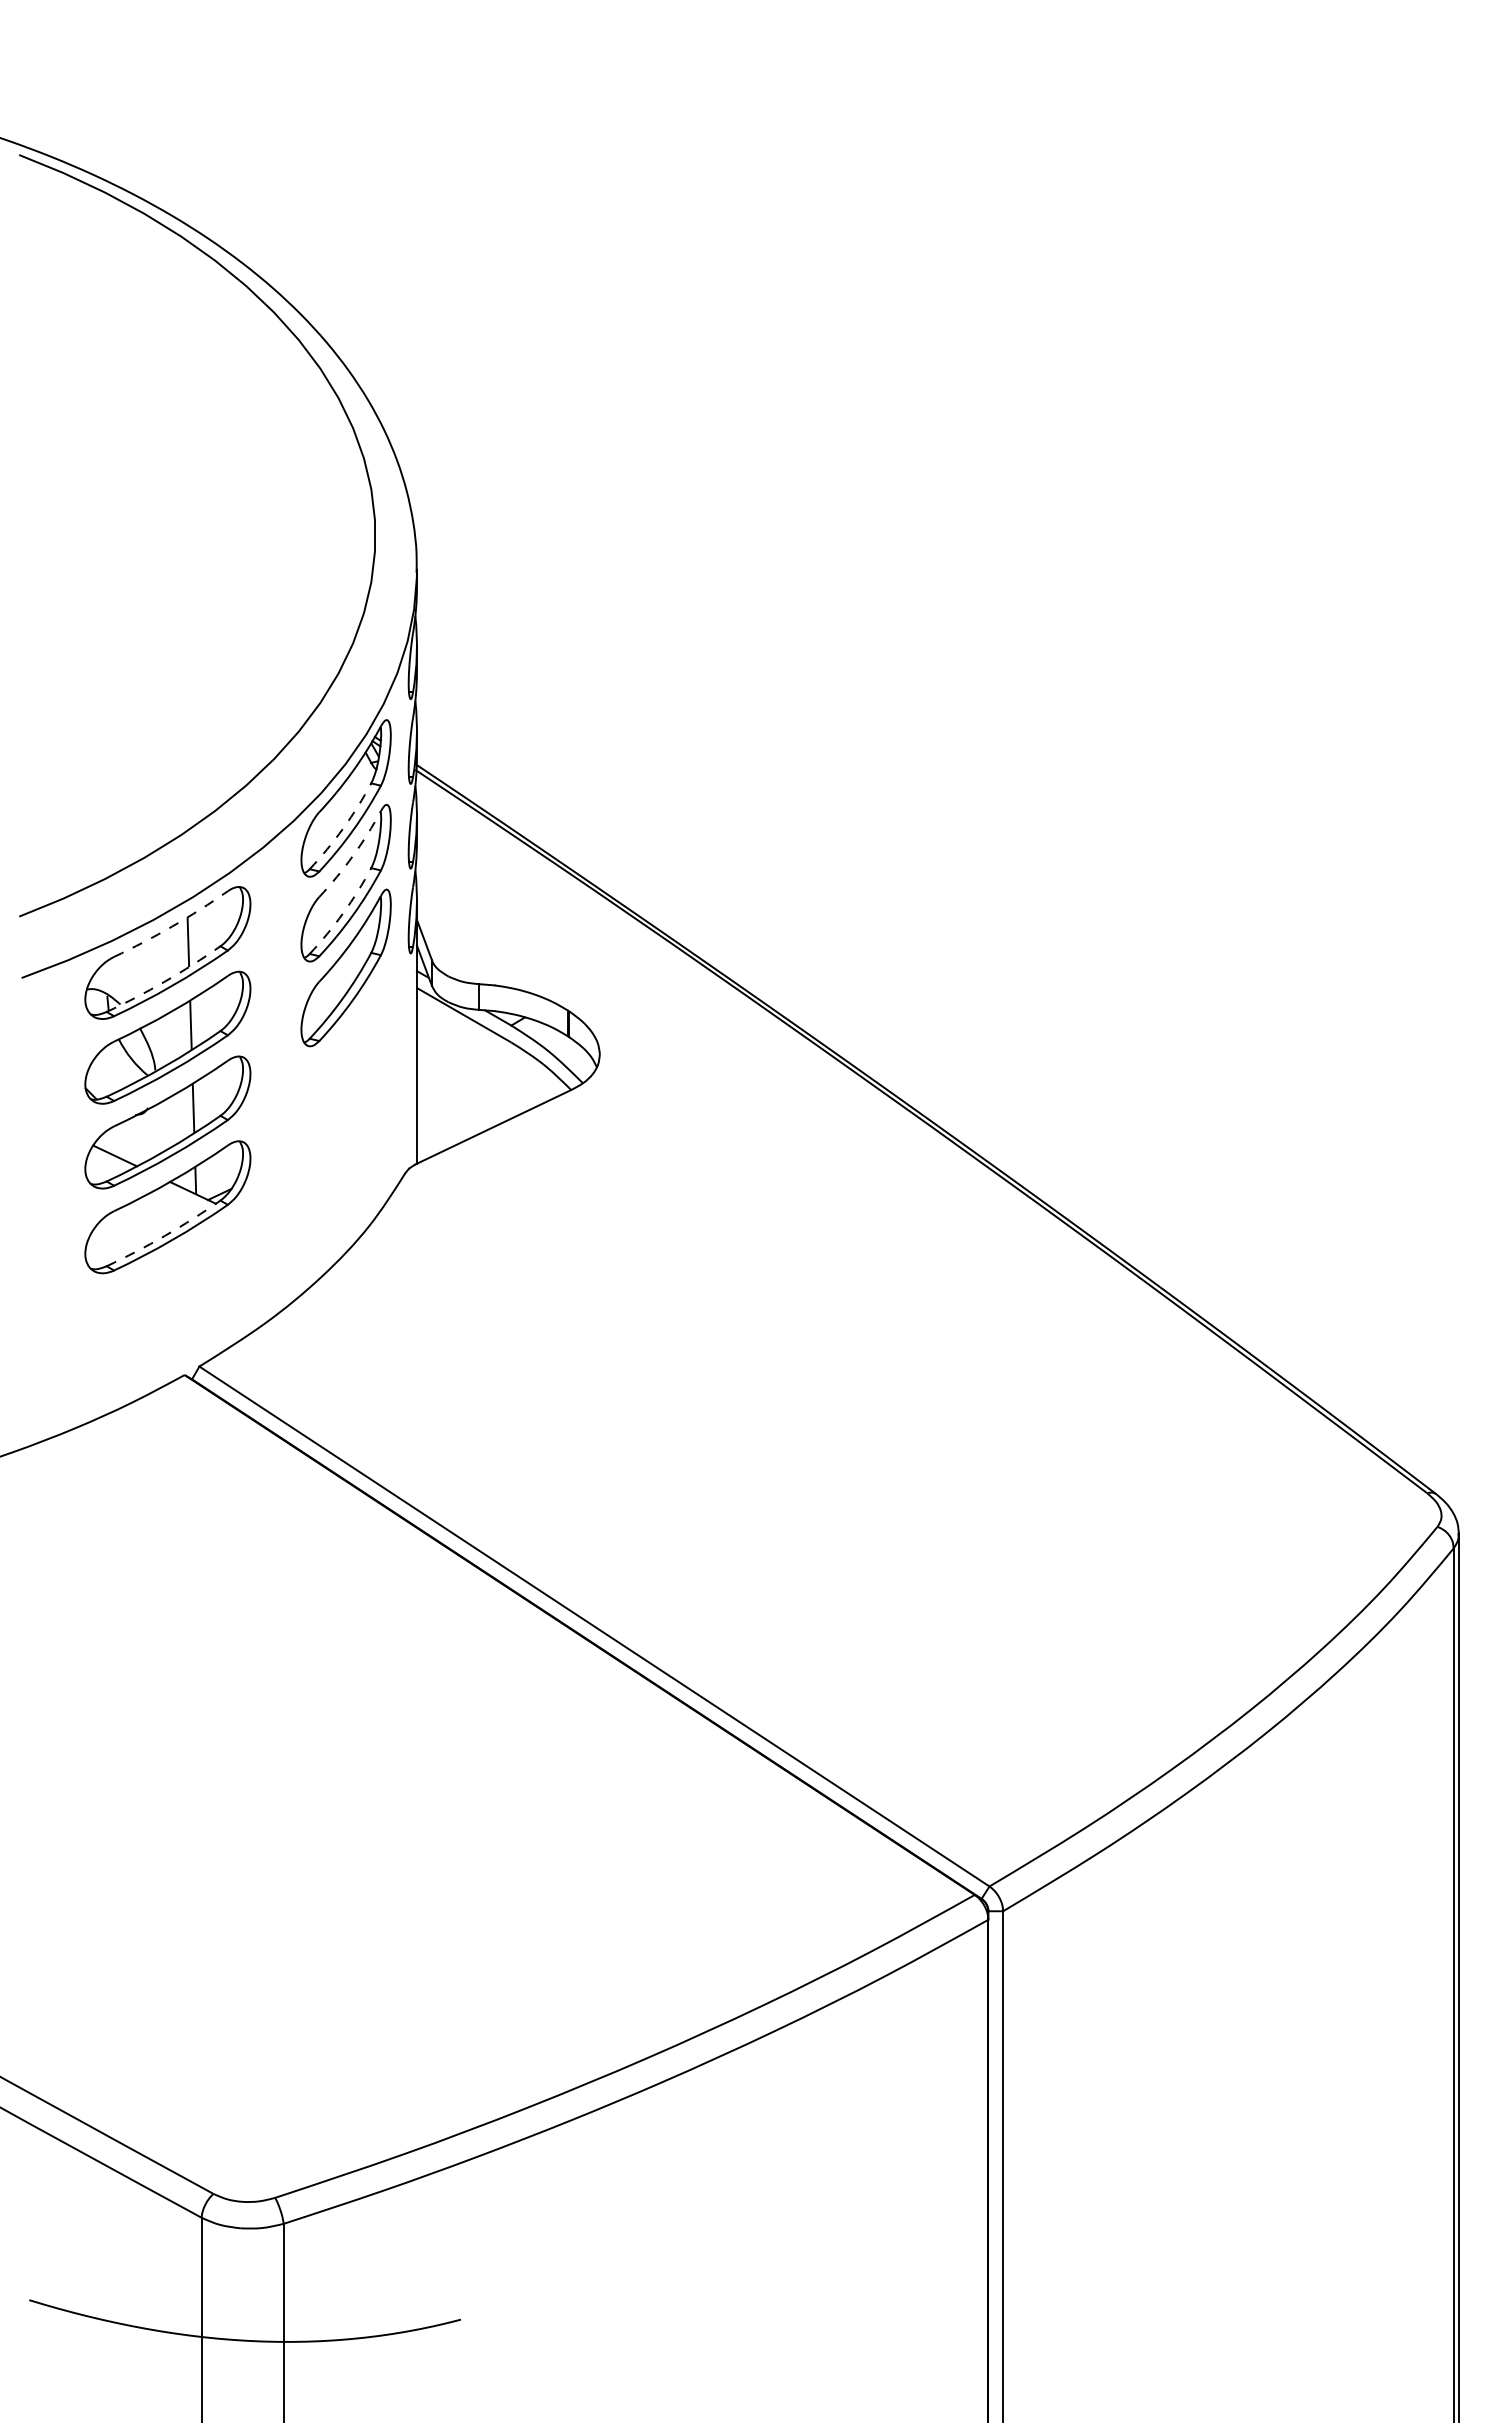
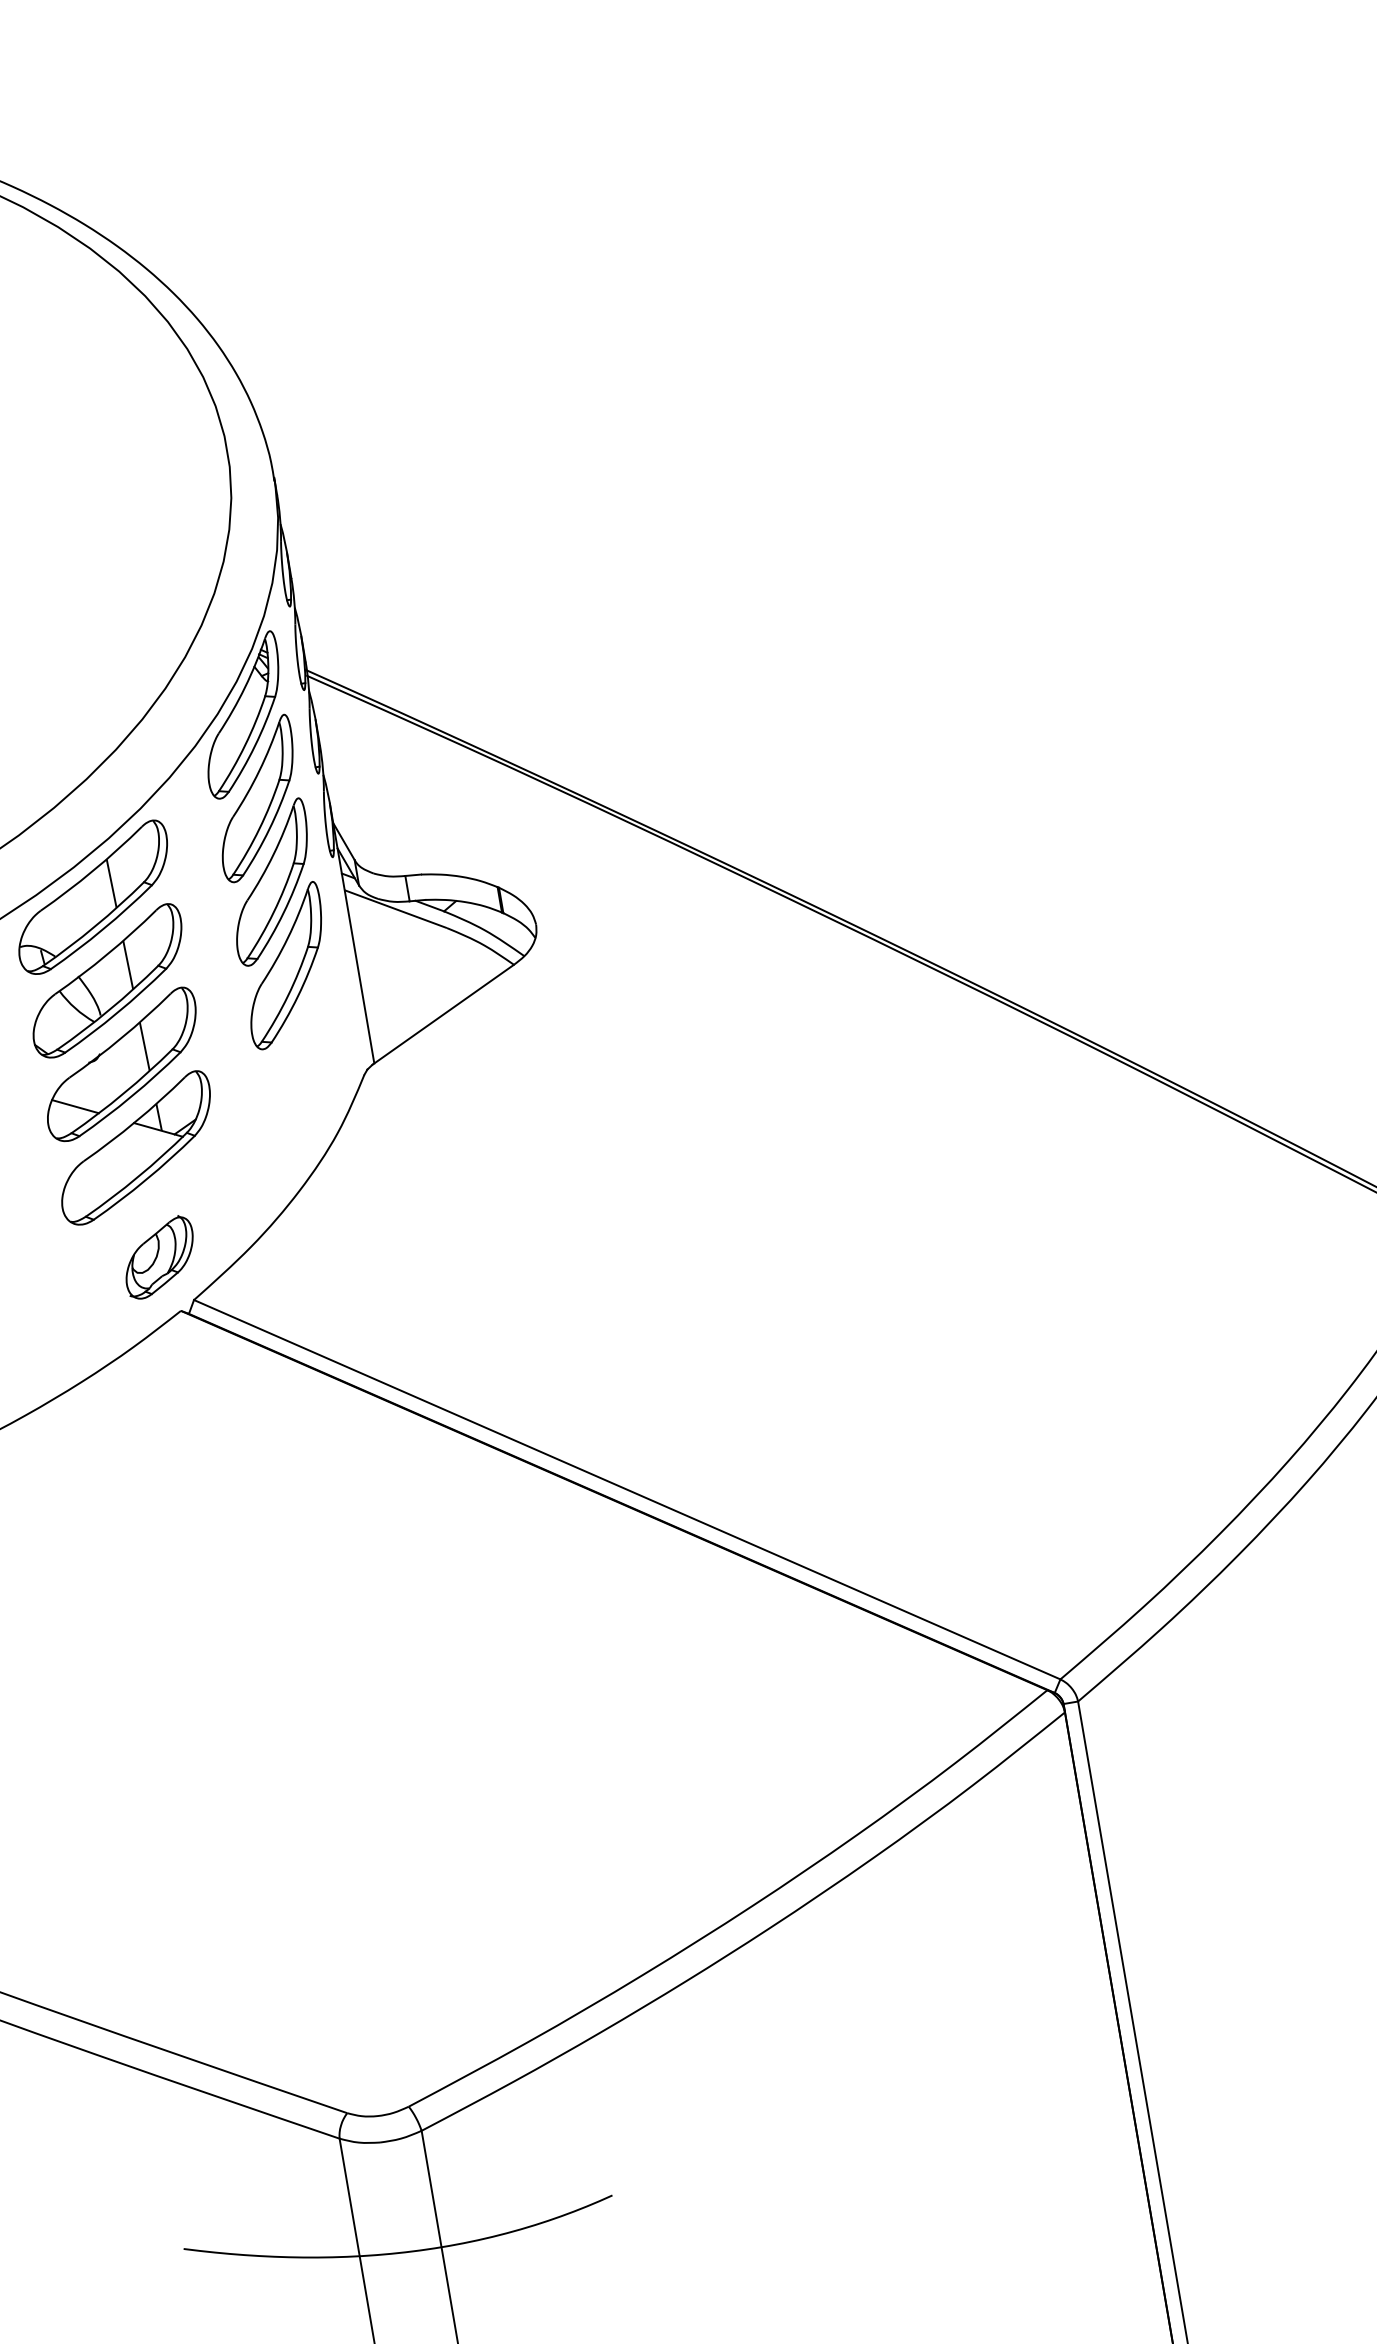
arc: (343, 828) -> (245, 745), dashed -> solid
arc: (352, 856) -> (259, 771), dashed -> solid
arc: (343, 913) -> (259, 829), dashed -> solid
arc: (172, 926) -> (93, 870), dashed -> solid
arc: (165, 981) -> (95, 926), dashed -> solid
part: (345, 1052) -> (285, 965), added
arc: (165, 1235) -> (138, 1176), dashed -> solid
part: (172, 1318) -> (159, 1257), added

